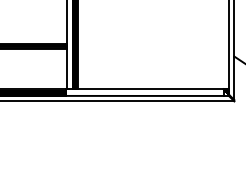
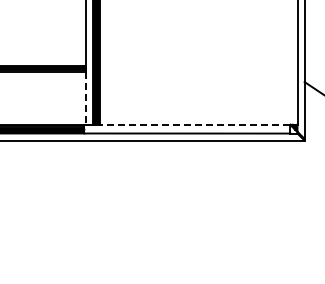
line: (67, 69) -> (86, 98), solid -> dashed
line: (150, 89) -> (194, 124), solid -> dashed

